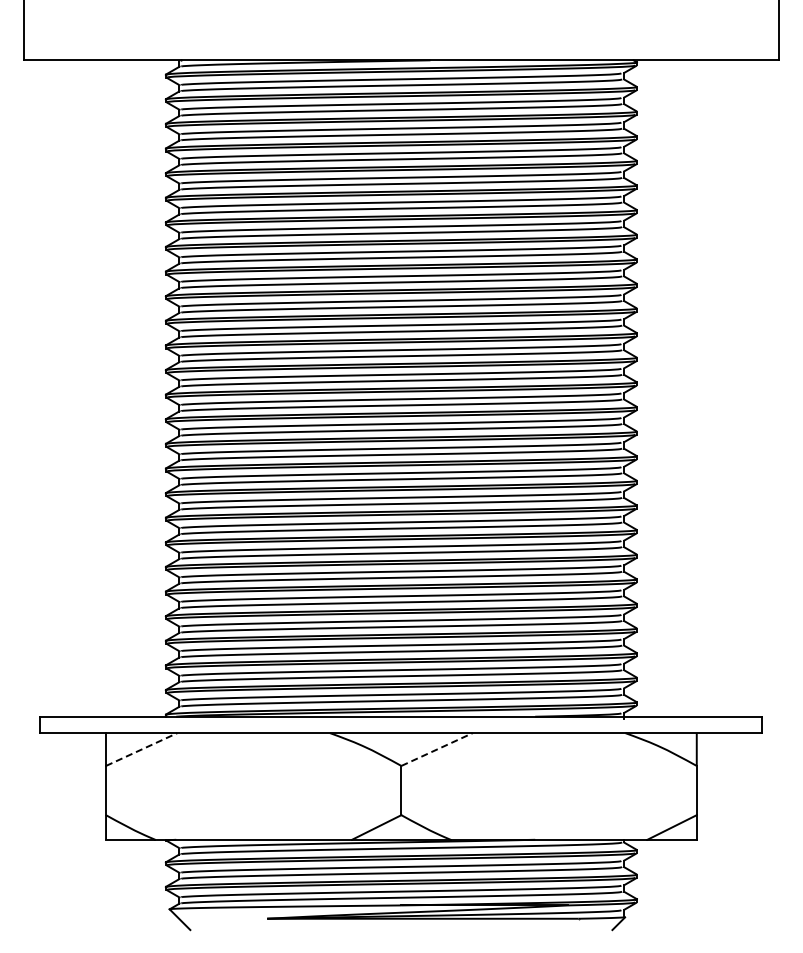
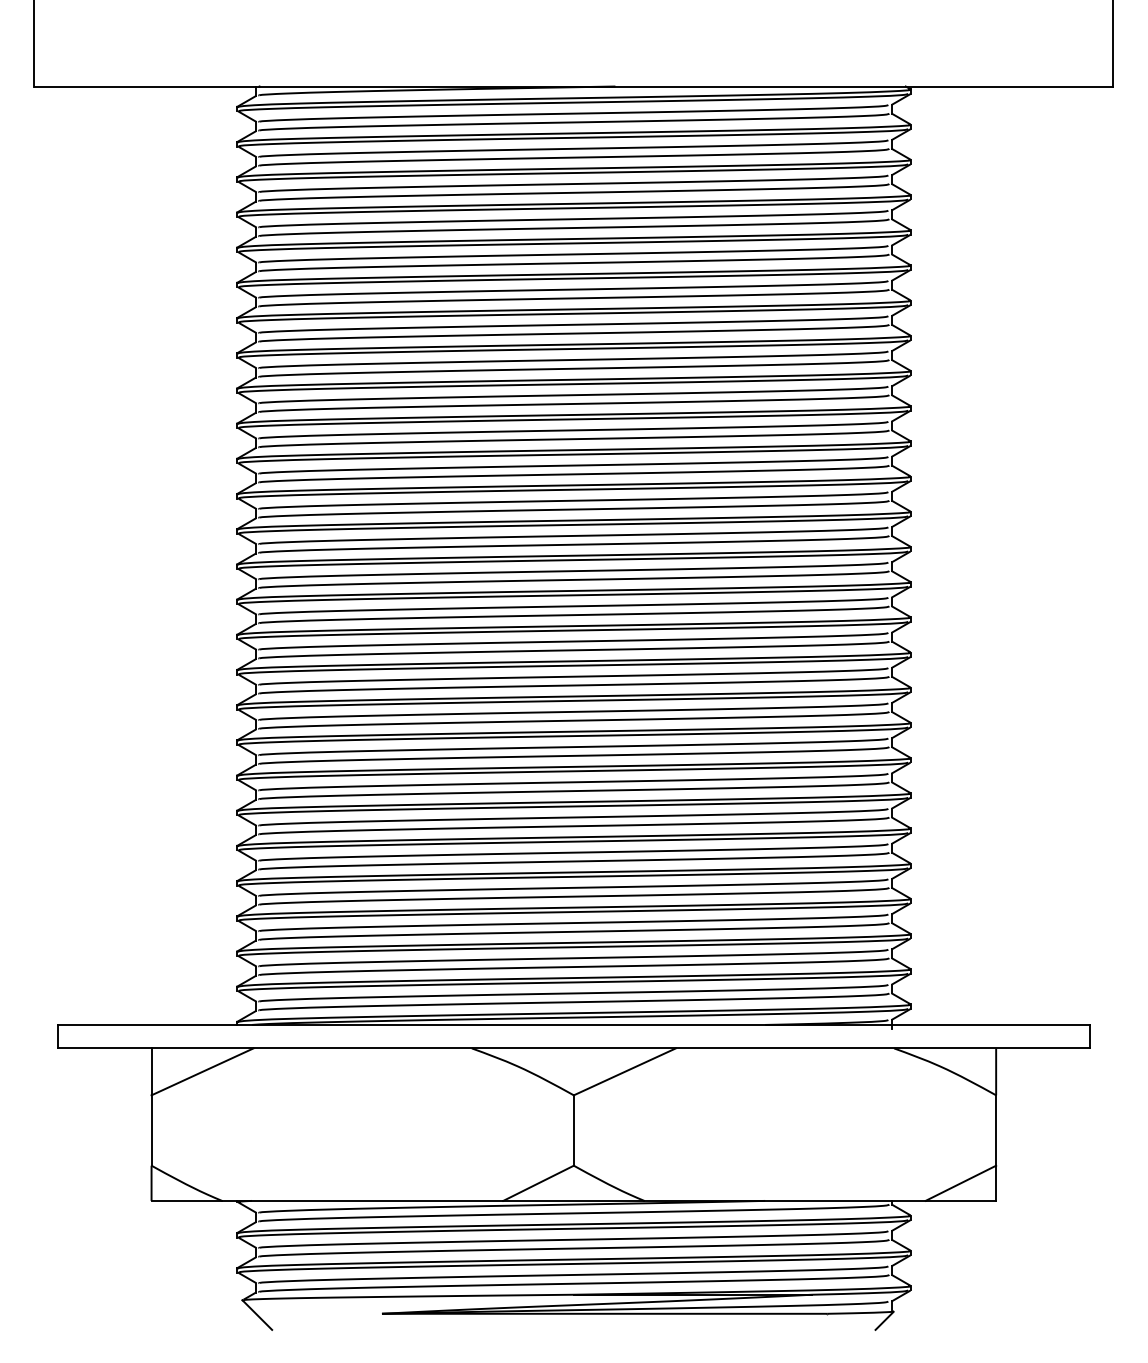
line: (142, 749) -> (203, 1071), dashed -> solid
line: (437, 749) -> (625, 1071), dashed -> solid

